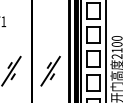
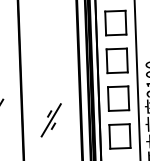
part: (50, 70) -> (51, 119), size x0.7

